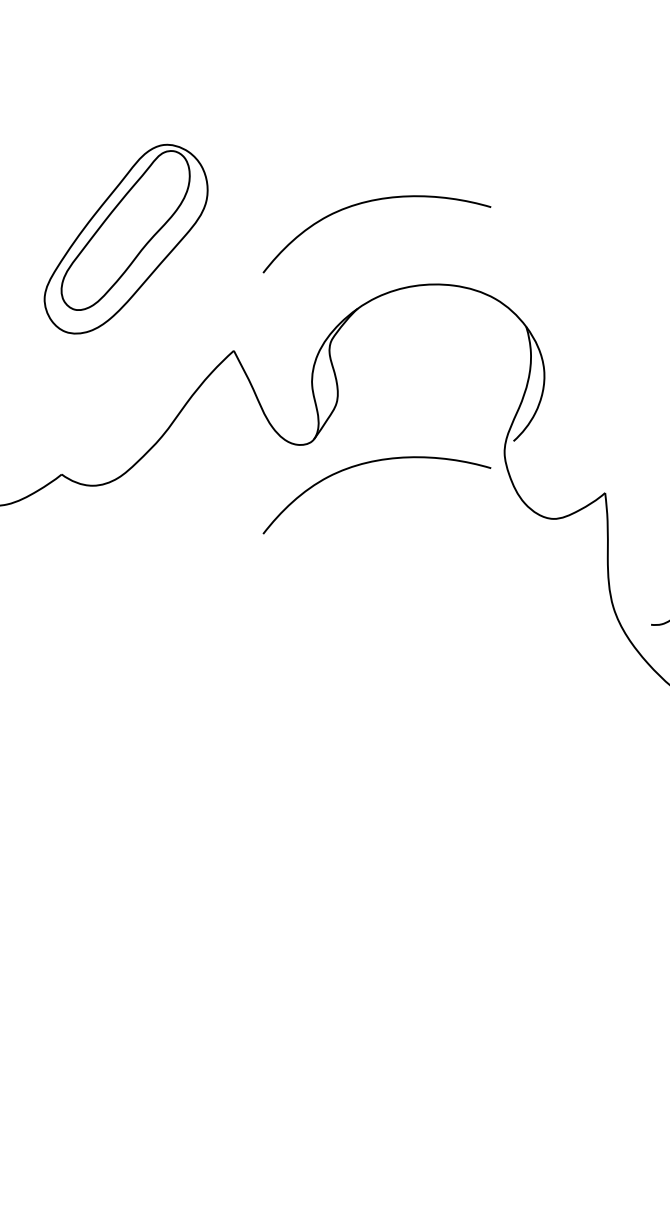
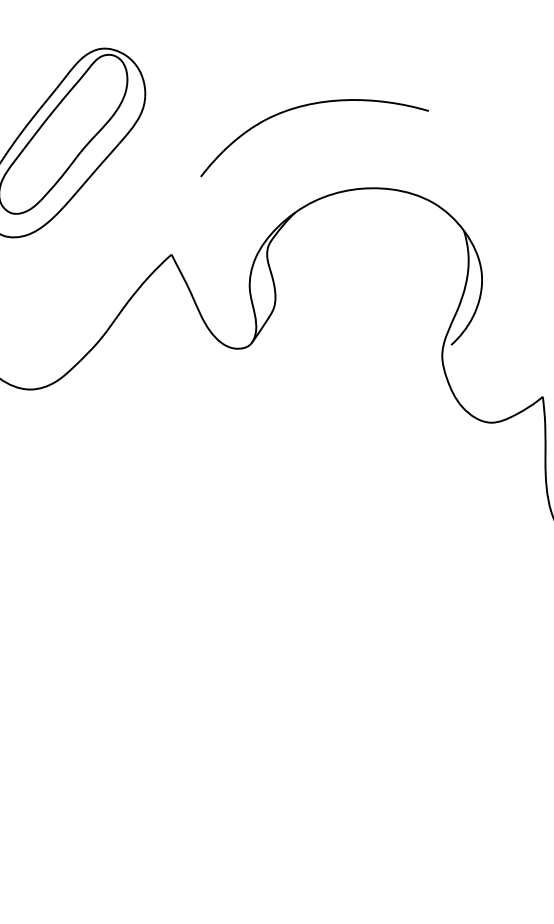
curve: (369, 463) -> (307, 367), removed

